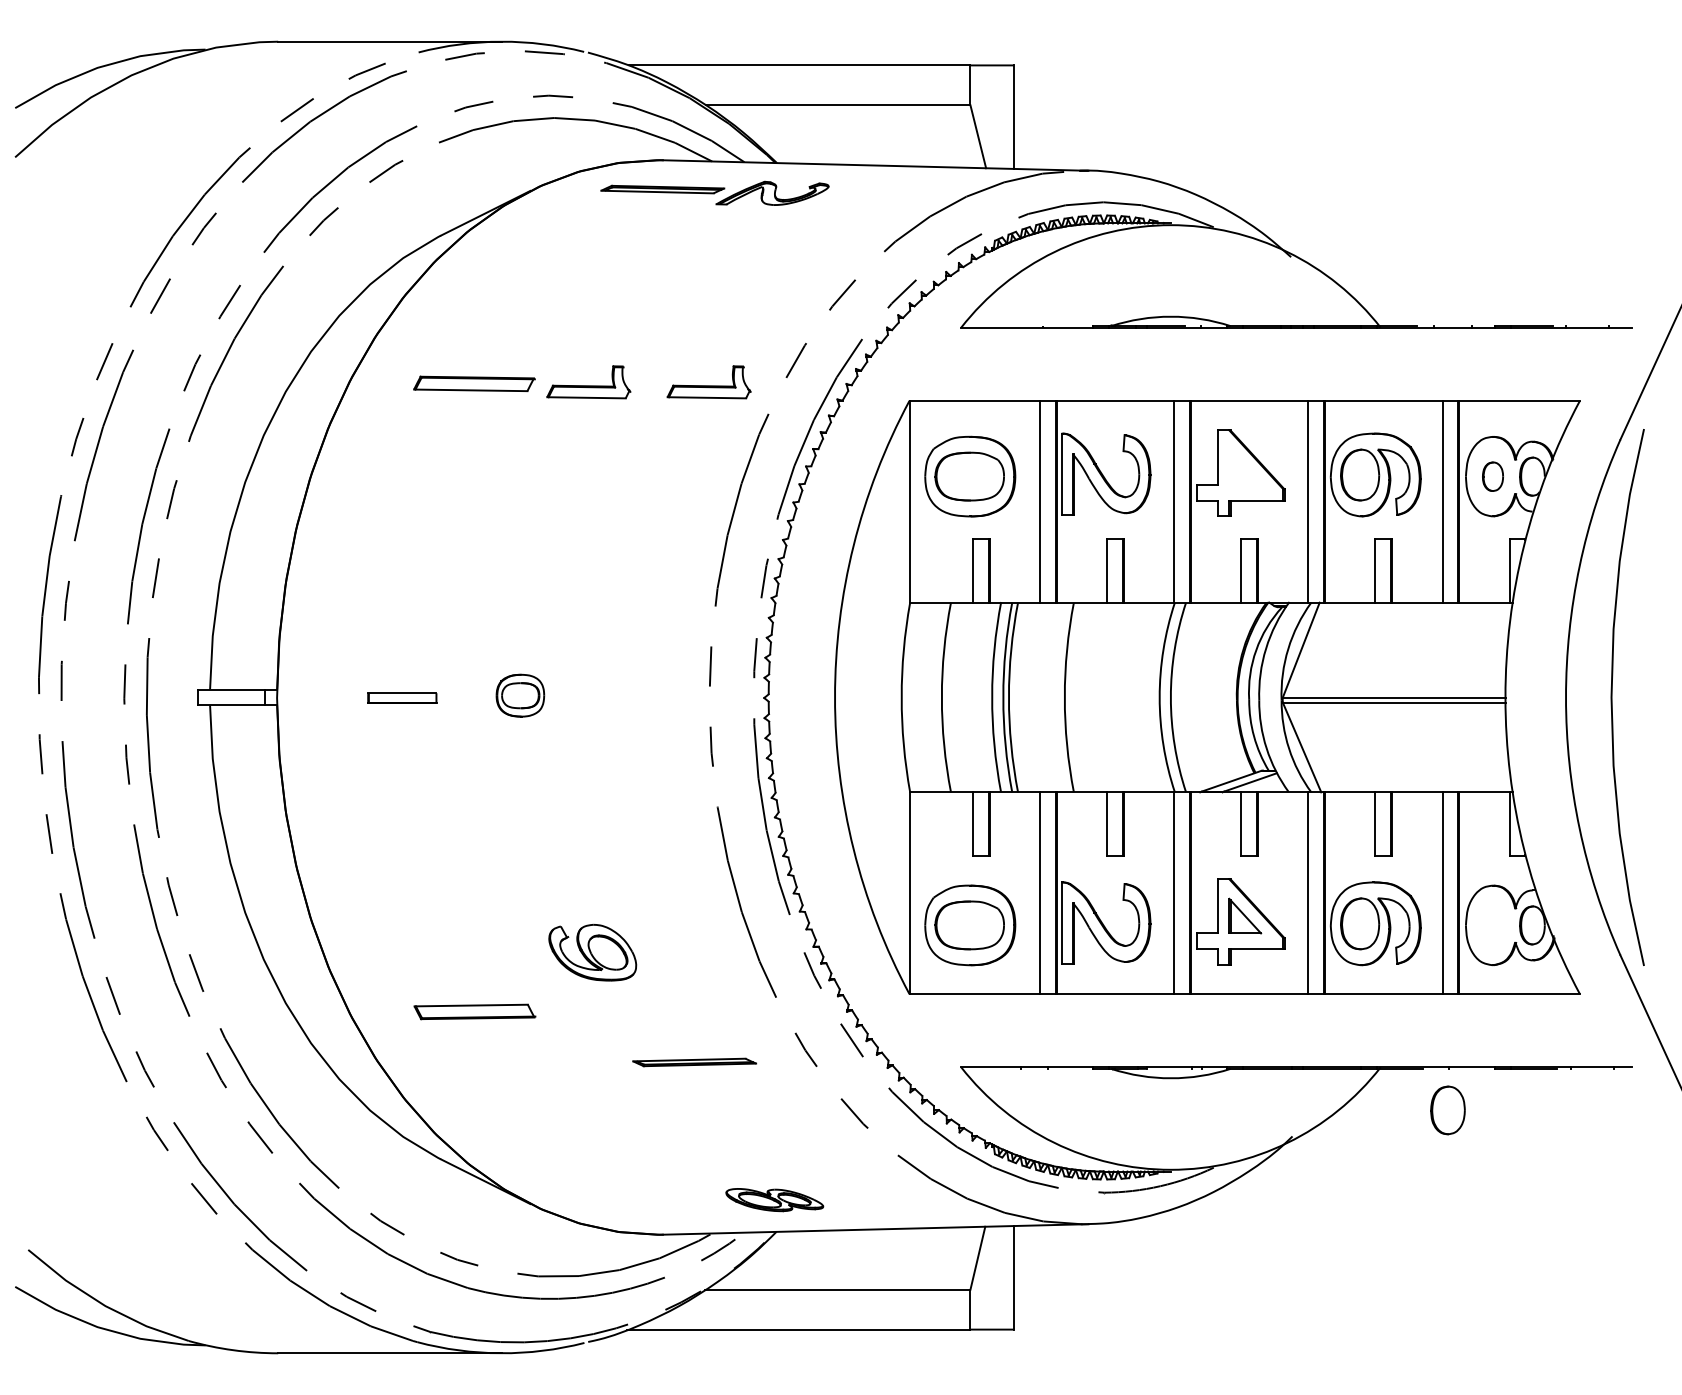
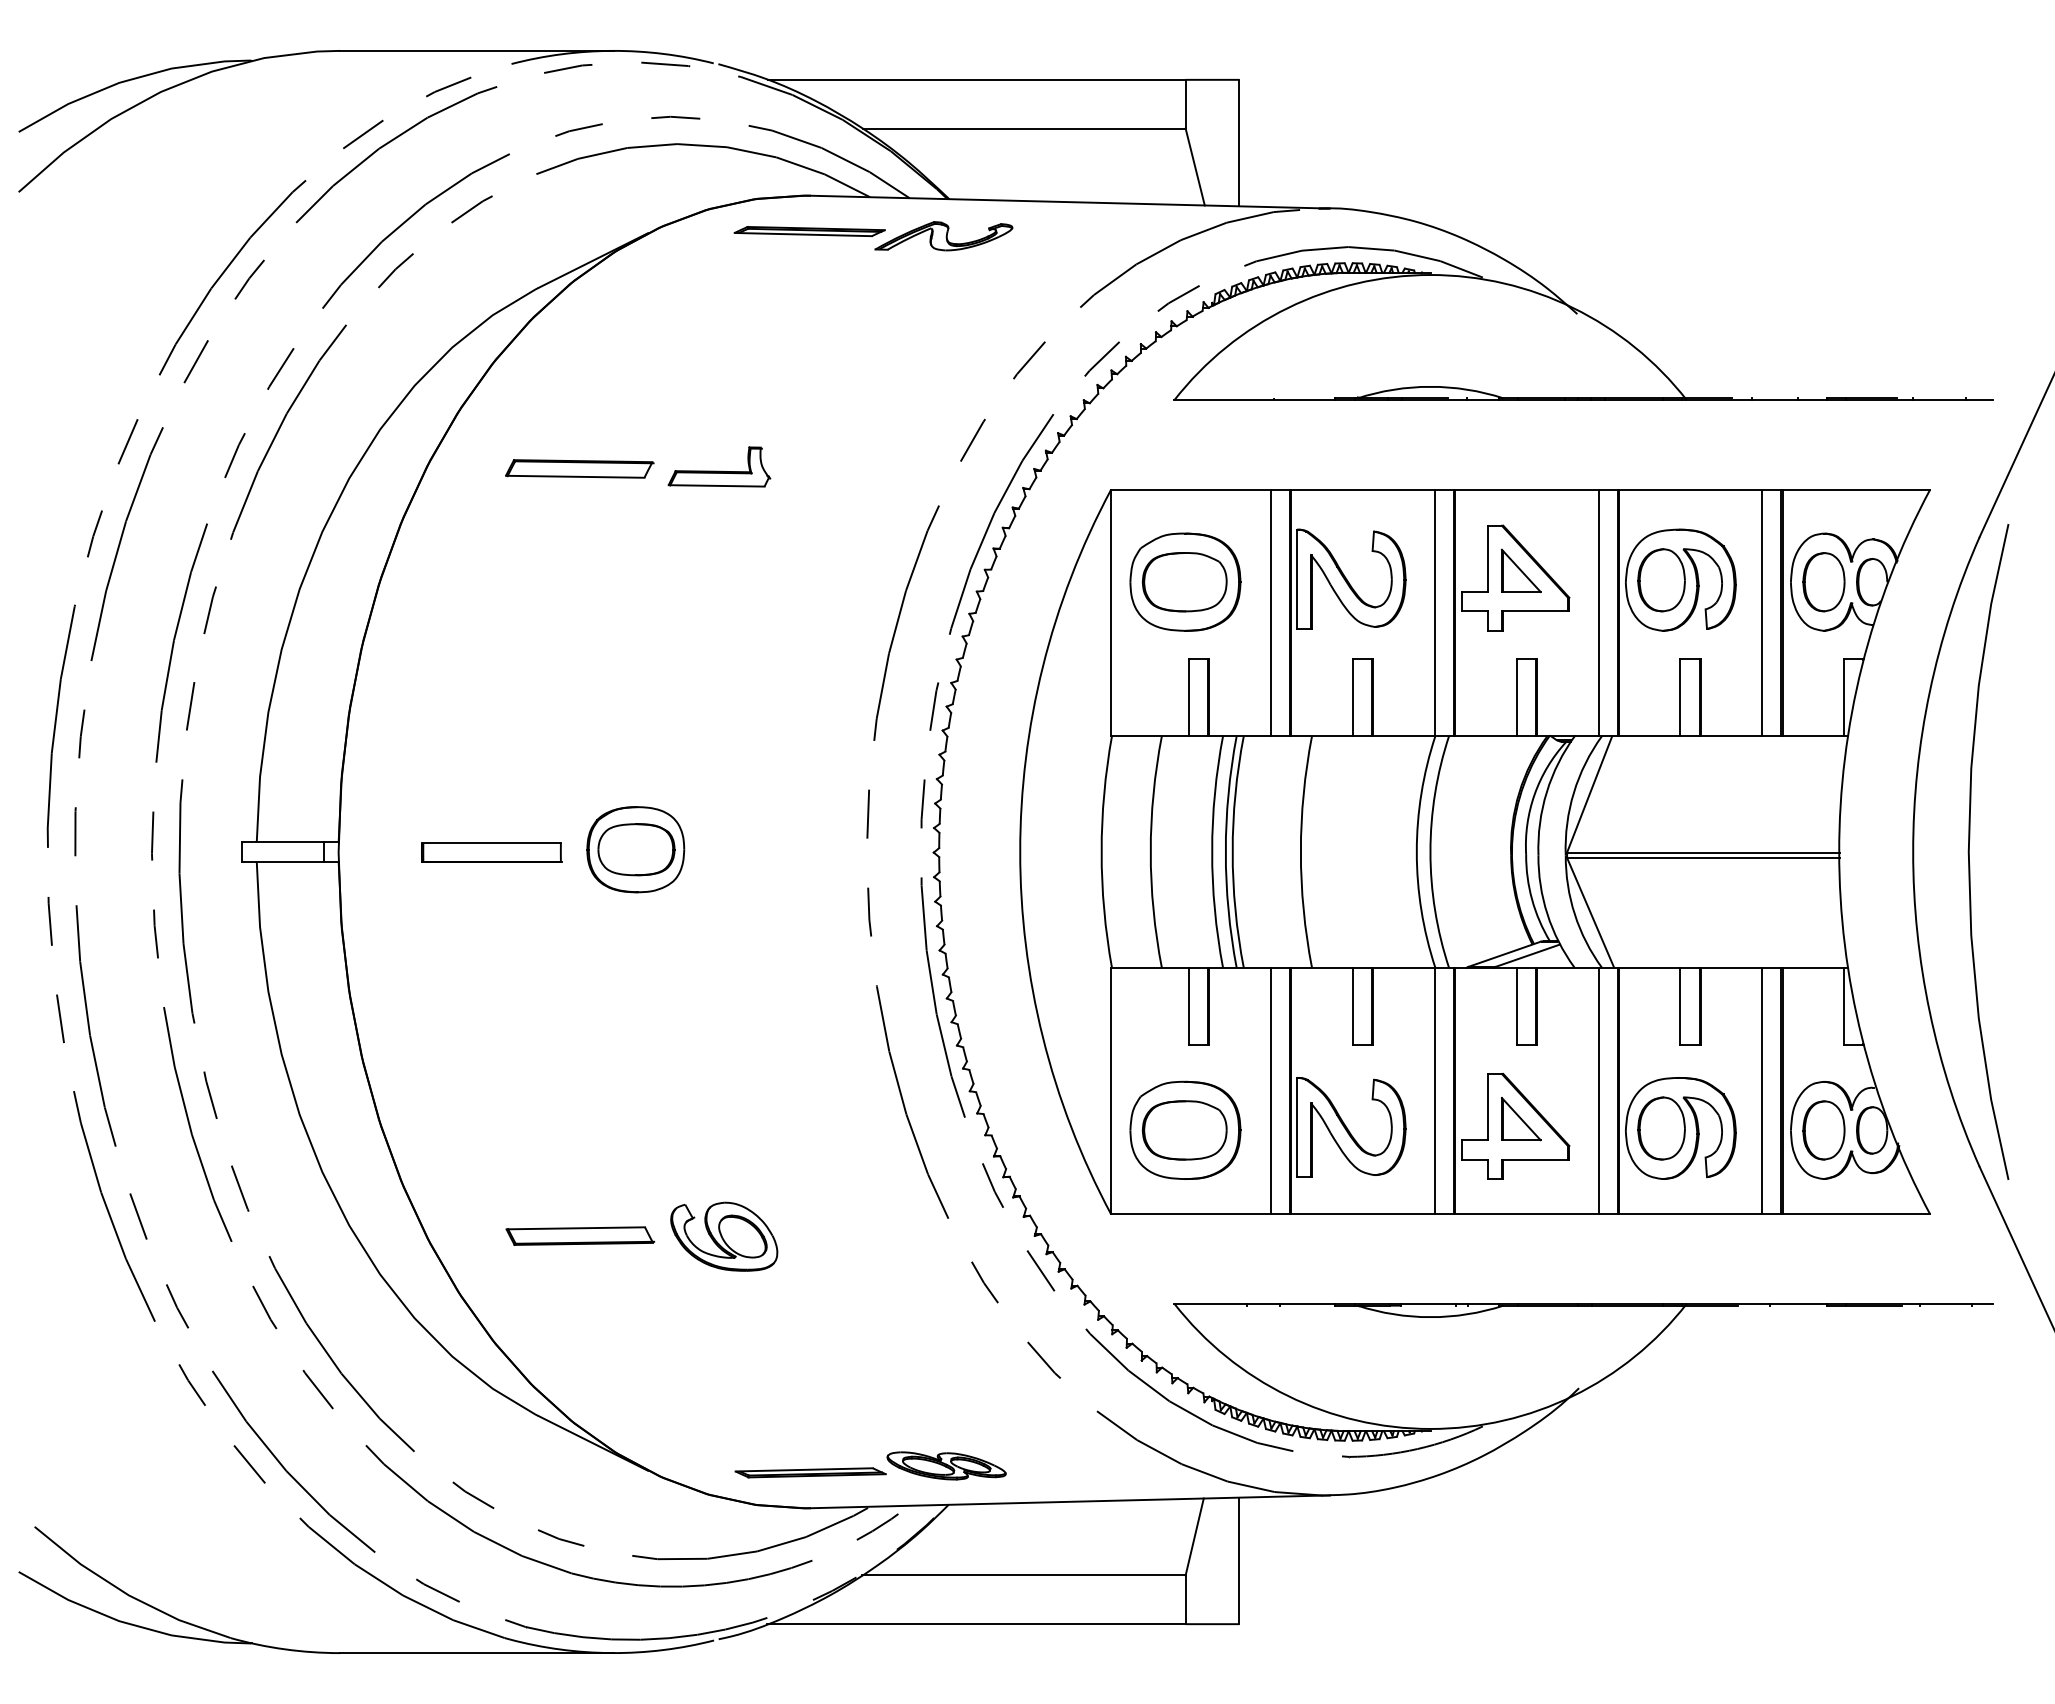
part: (709, 381) -> (866, 466), removed
part: (1244, 467) -> (1520, 570), added
part: (1492, 476) -> (1823, 582), size x1.67
part: (520, 695) -> (635, 849), size x1.67
part: (402, 697) -> (491, 852), size x1.67
part: (592, 952) -> (724, 1236), moved
part: (694, 1062) -> (810, 1472), moved
part: (1447, 1110) -> (1823, 1130), moved

